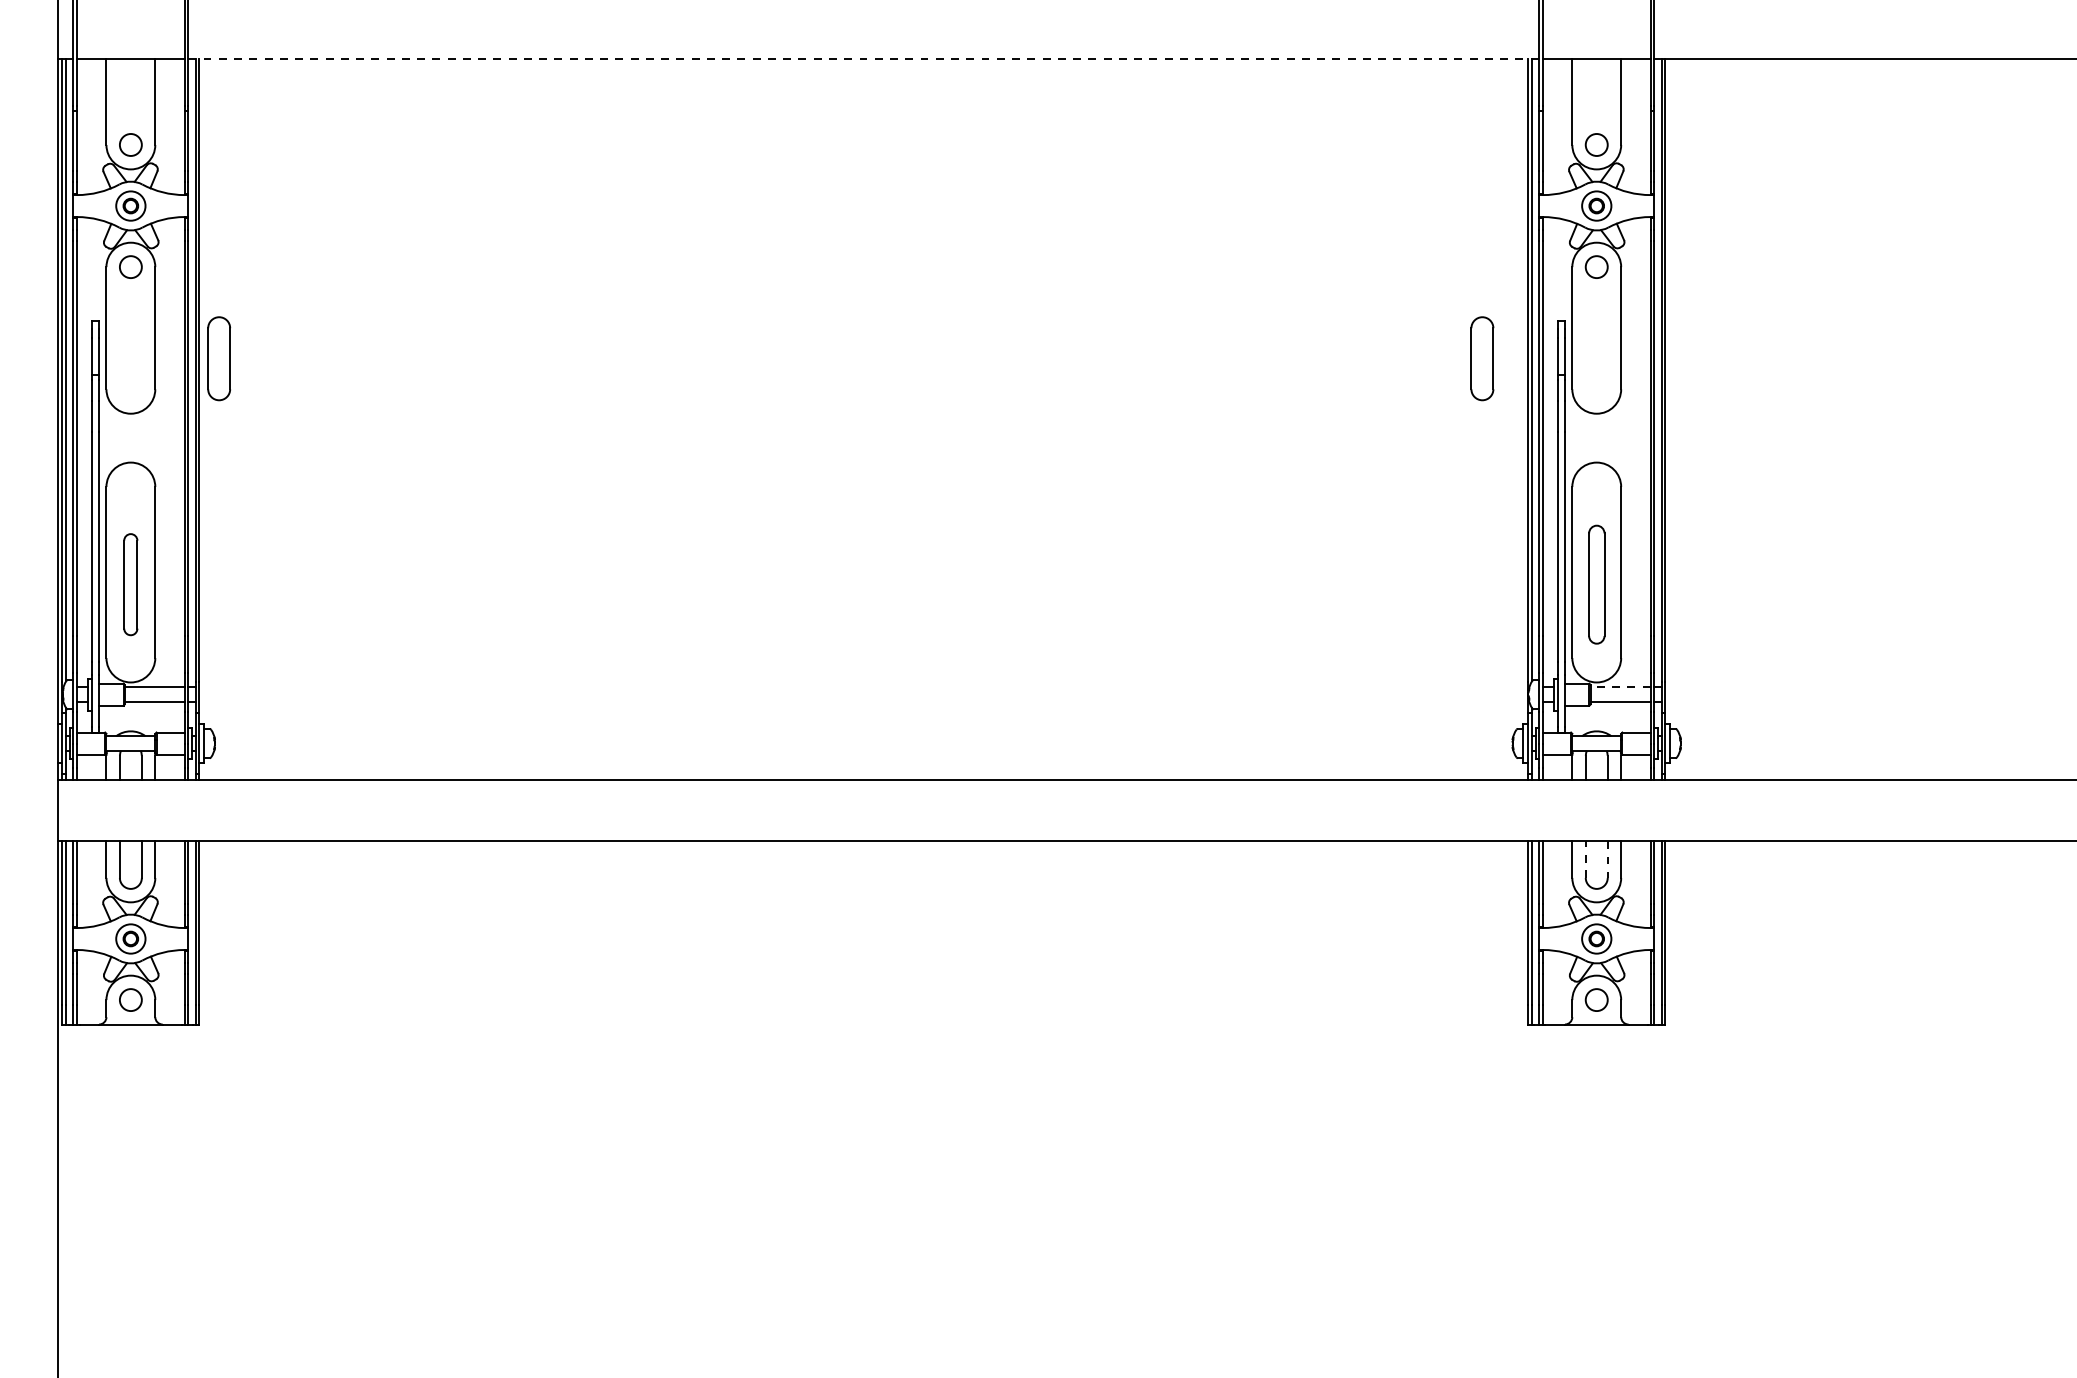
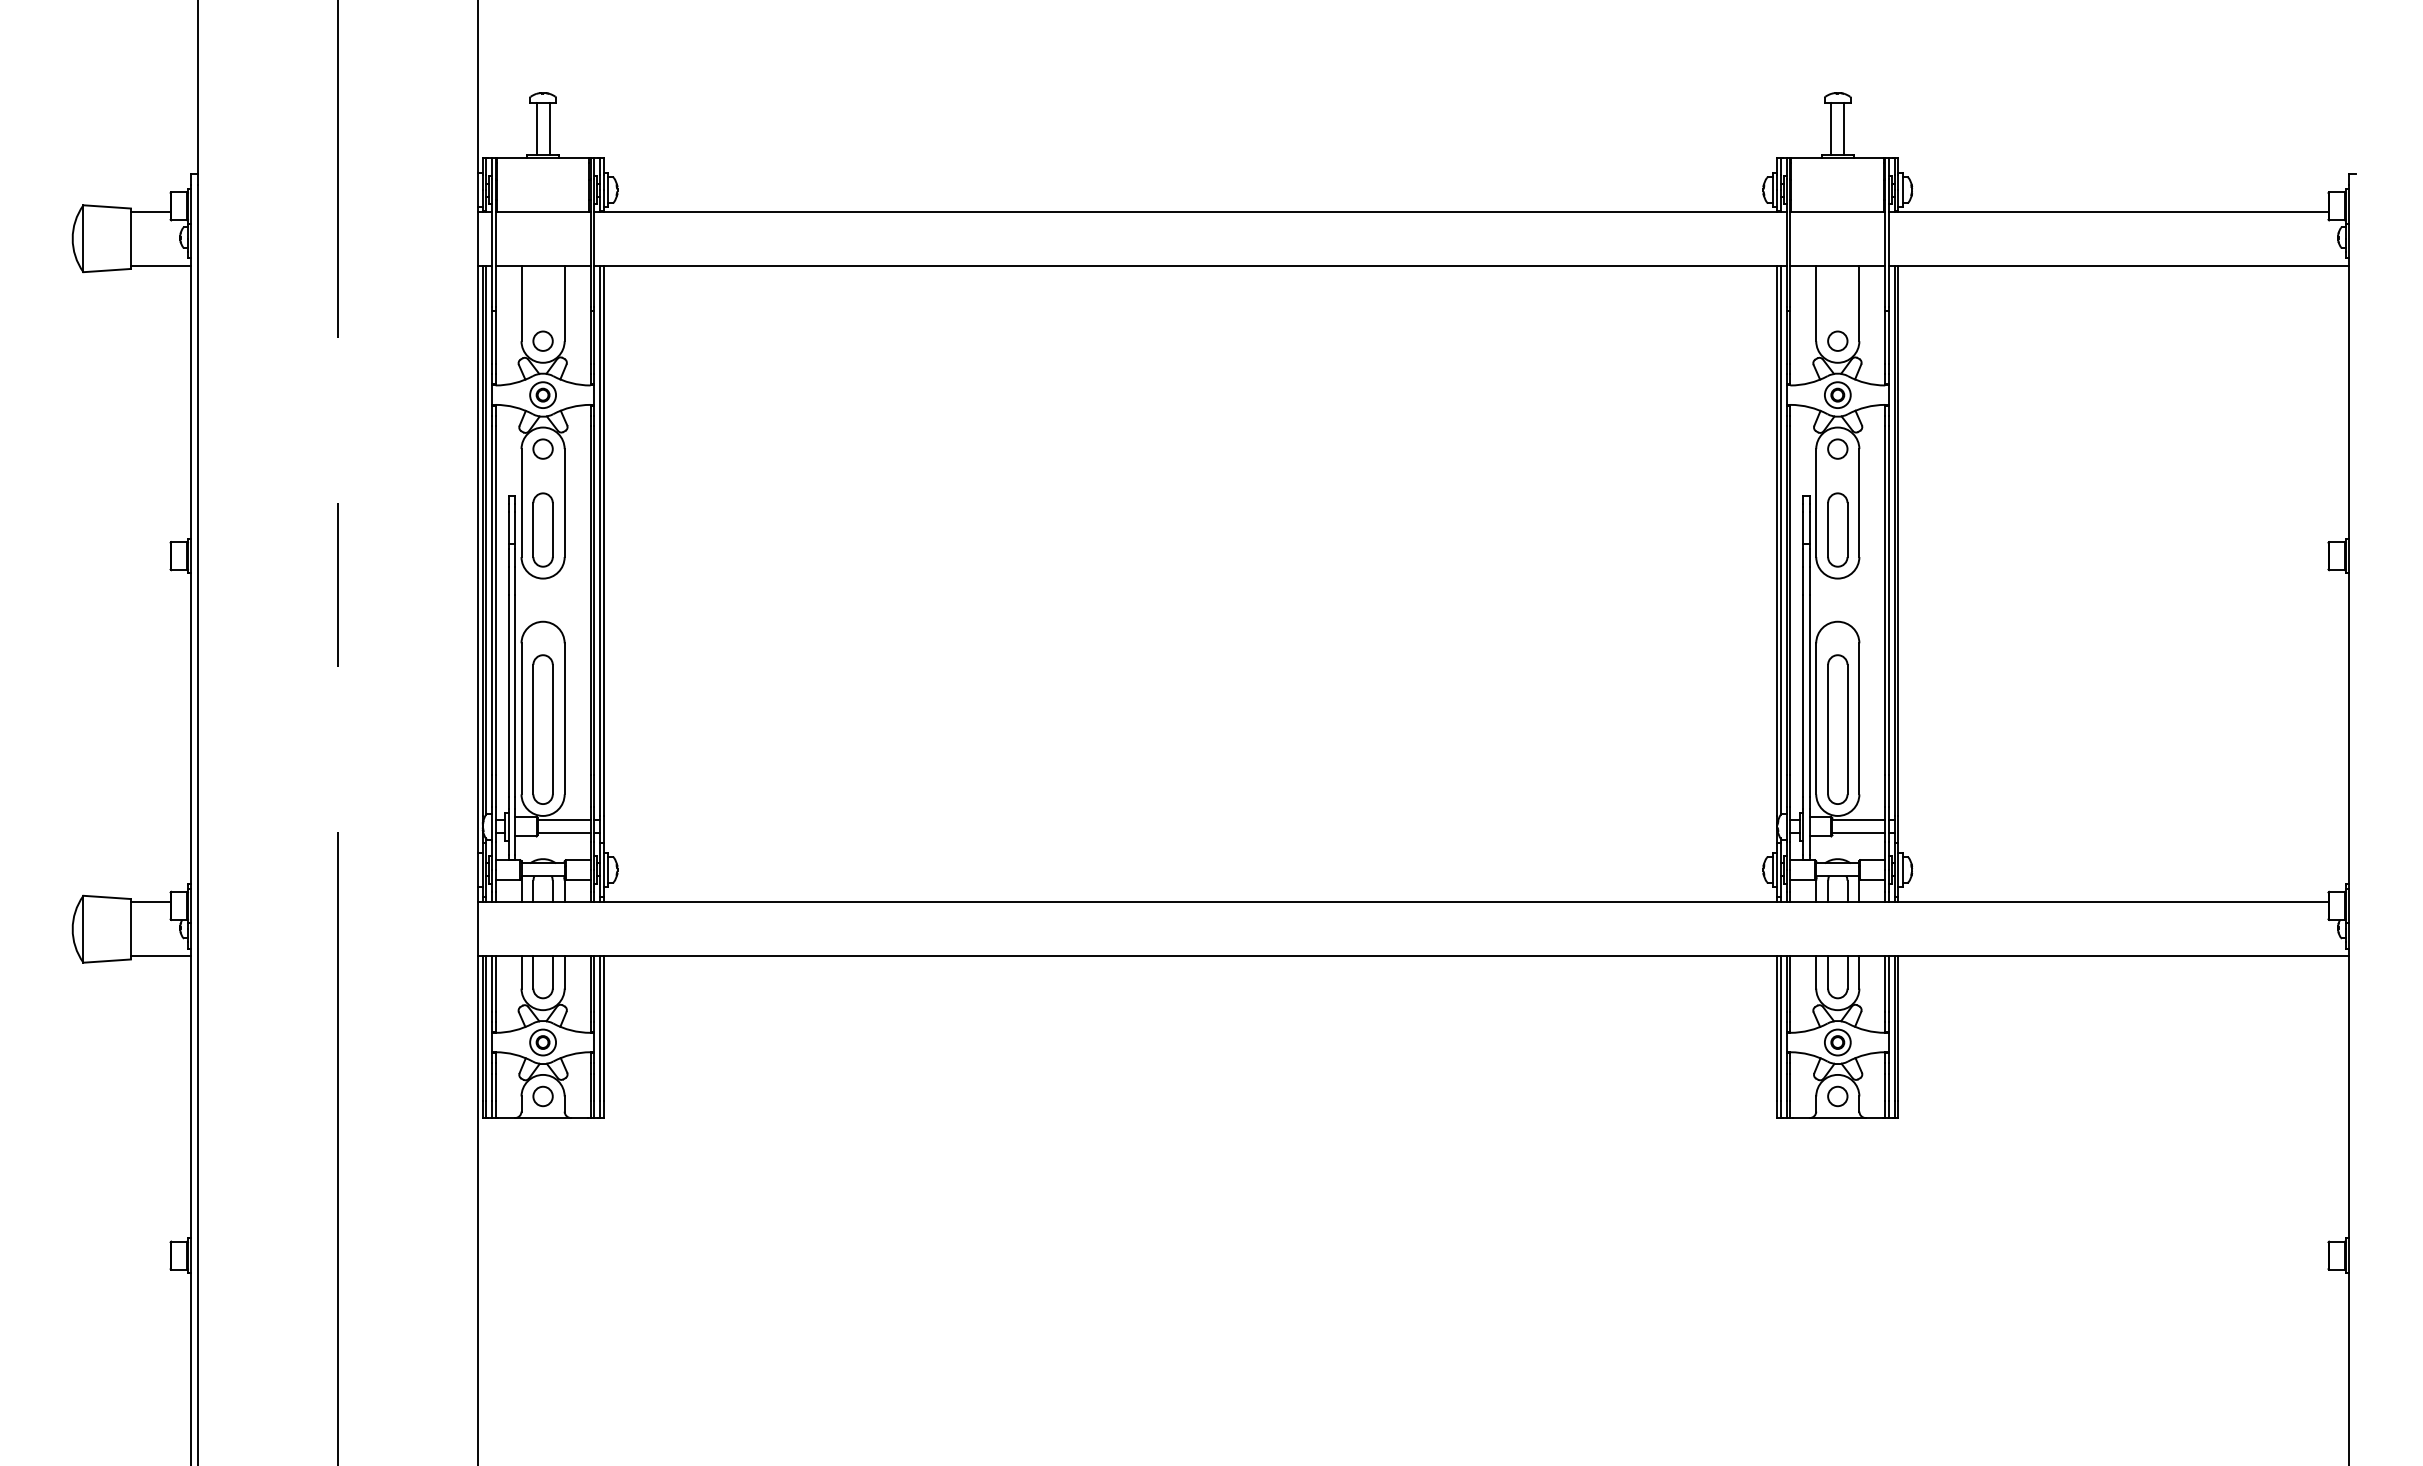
line: (863, 59) -> (1190, 265), dashed -> solid
part: (218, 358) -> (542, 529), moved
part: (1482, 358) -> (1837, 529), moved
part: (130, 584) -> (542, 729), size x1.67
part: (1596, 584) -> (1837, 729), size x1.43
line: (1620, 687) -> (1858, 820), dashed -> solid
line: (1586, 858) -> (1828, 971), dashed -> solid
line: (1607, 859) -> (1847, 972), dashed -> solid

